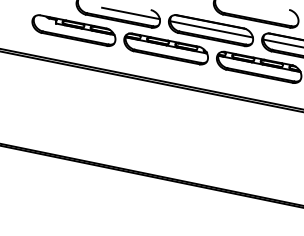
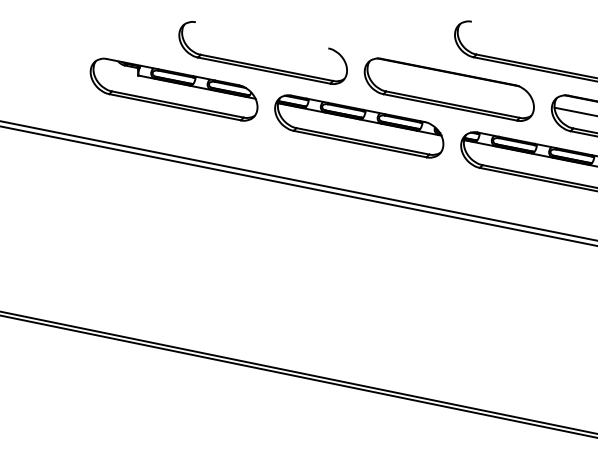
line: (130, 13) -> (287, 55), removed
line: (211, 29) -> (450, 87), removed

